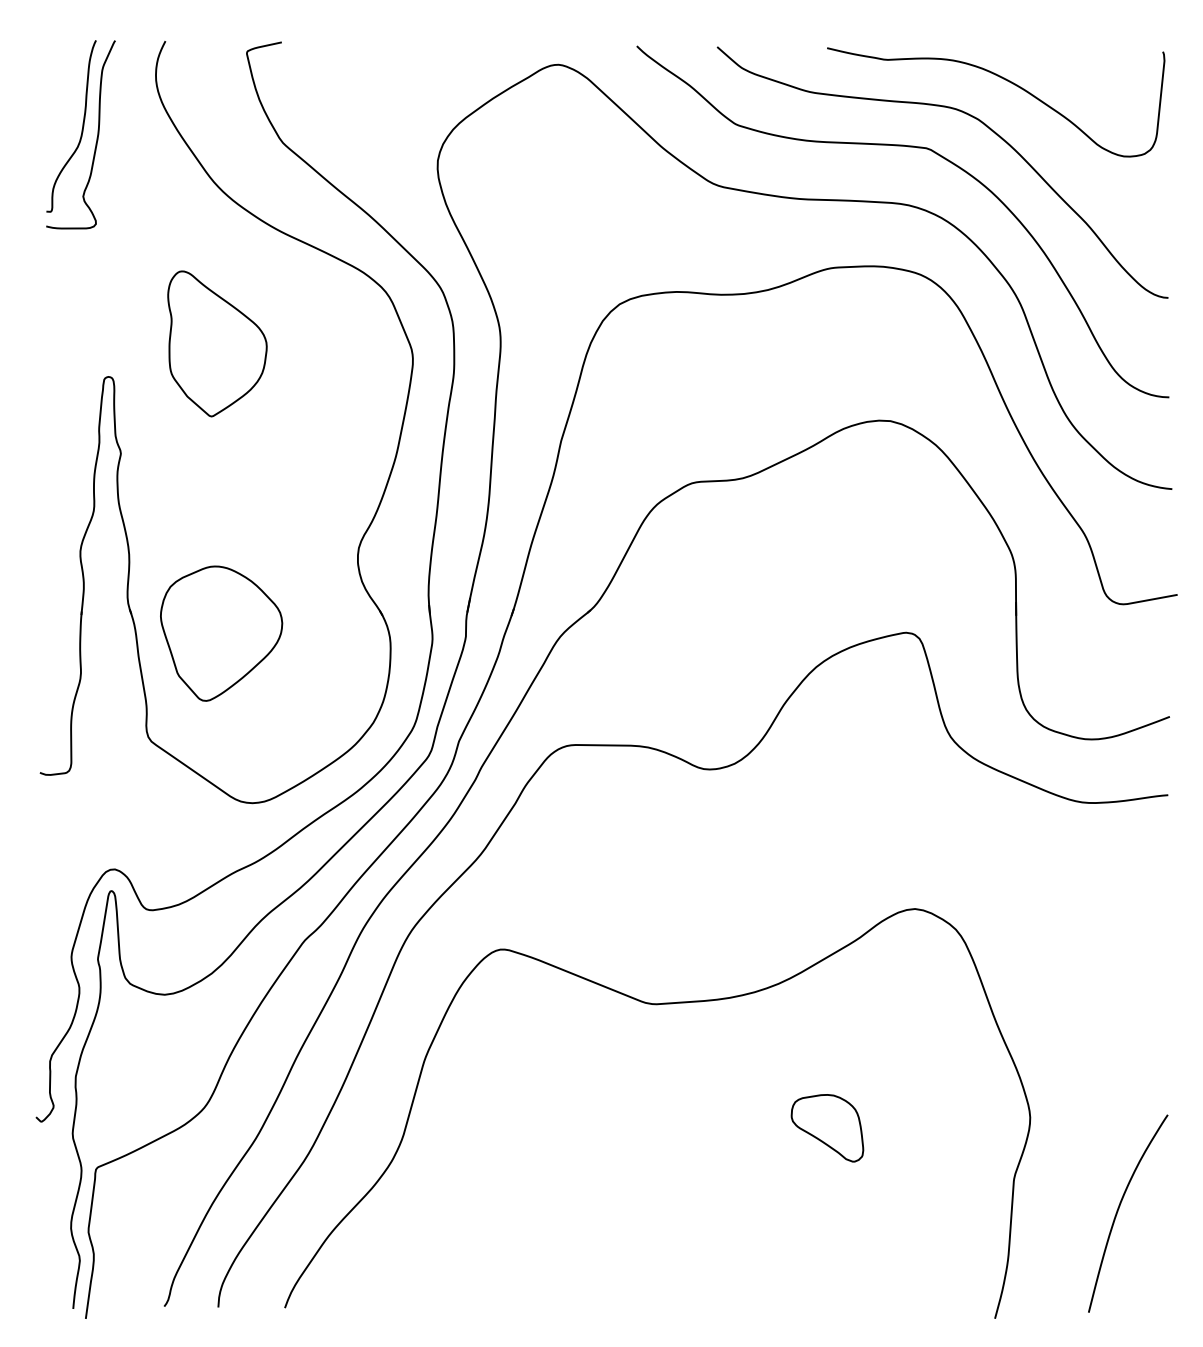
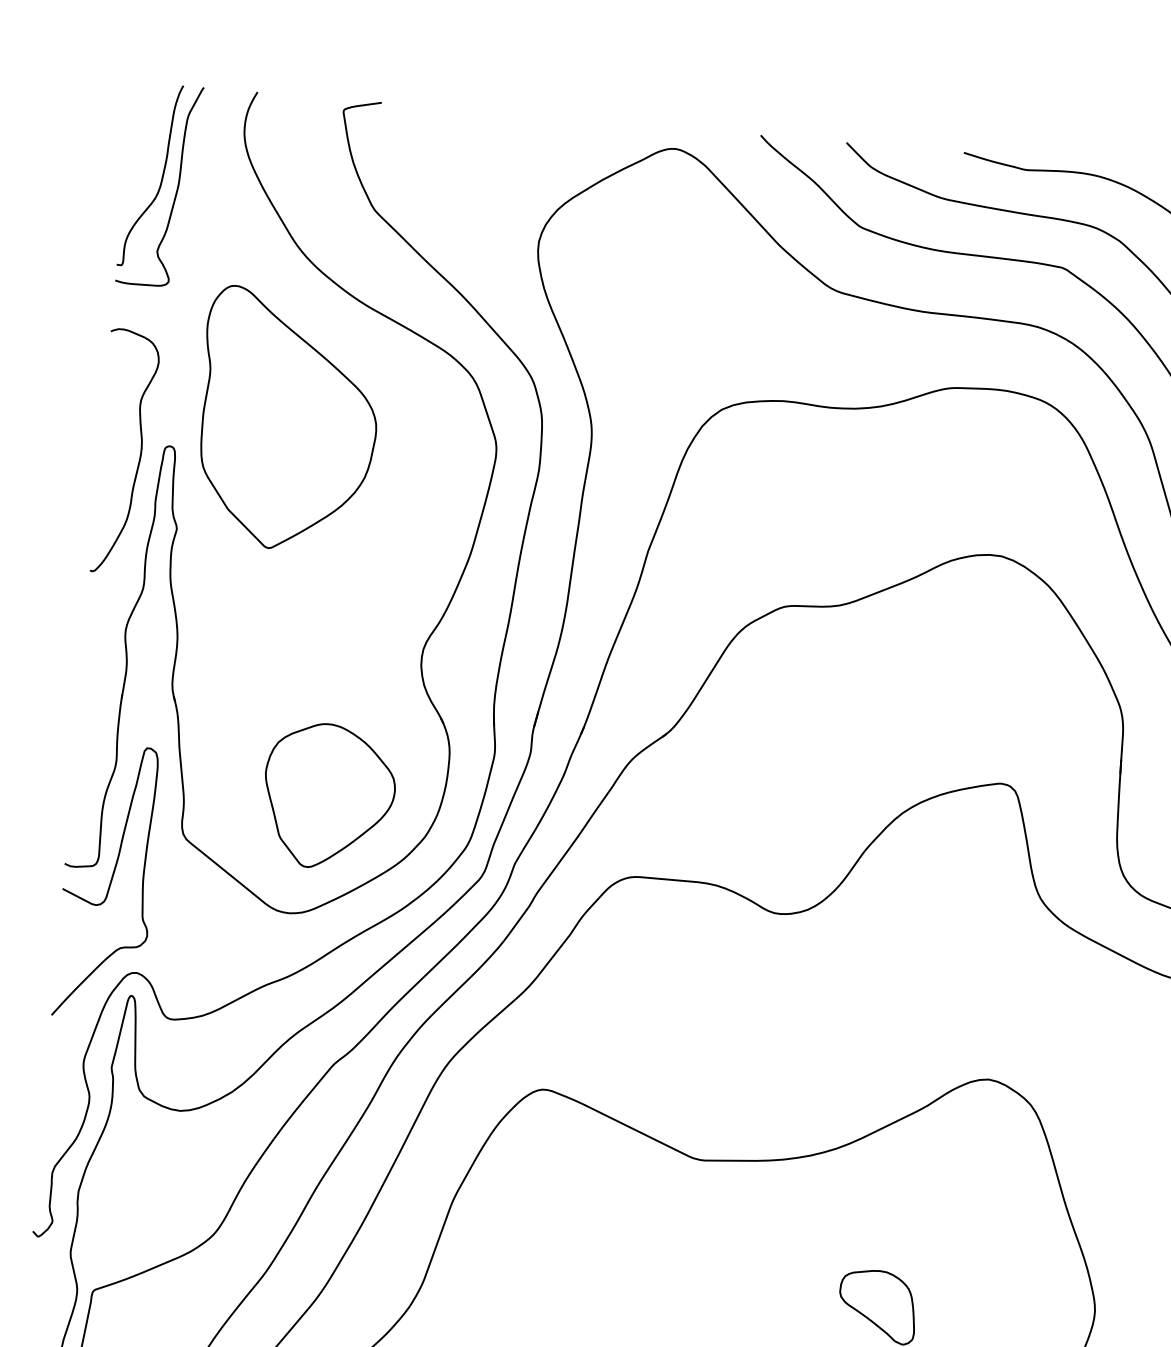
part: (217, 343) -> (288, 419), size x1.67
curve: (81, 384) -> (140, 452), added
part: (221, 633) -> (329, 796), moved
curve: (83, 786) -> (110, 881), added

